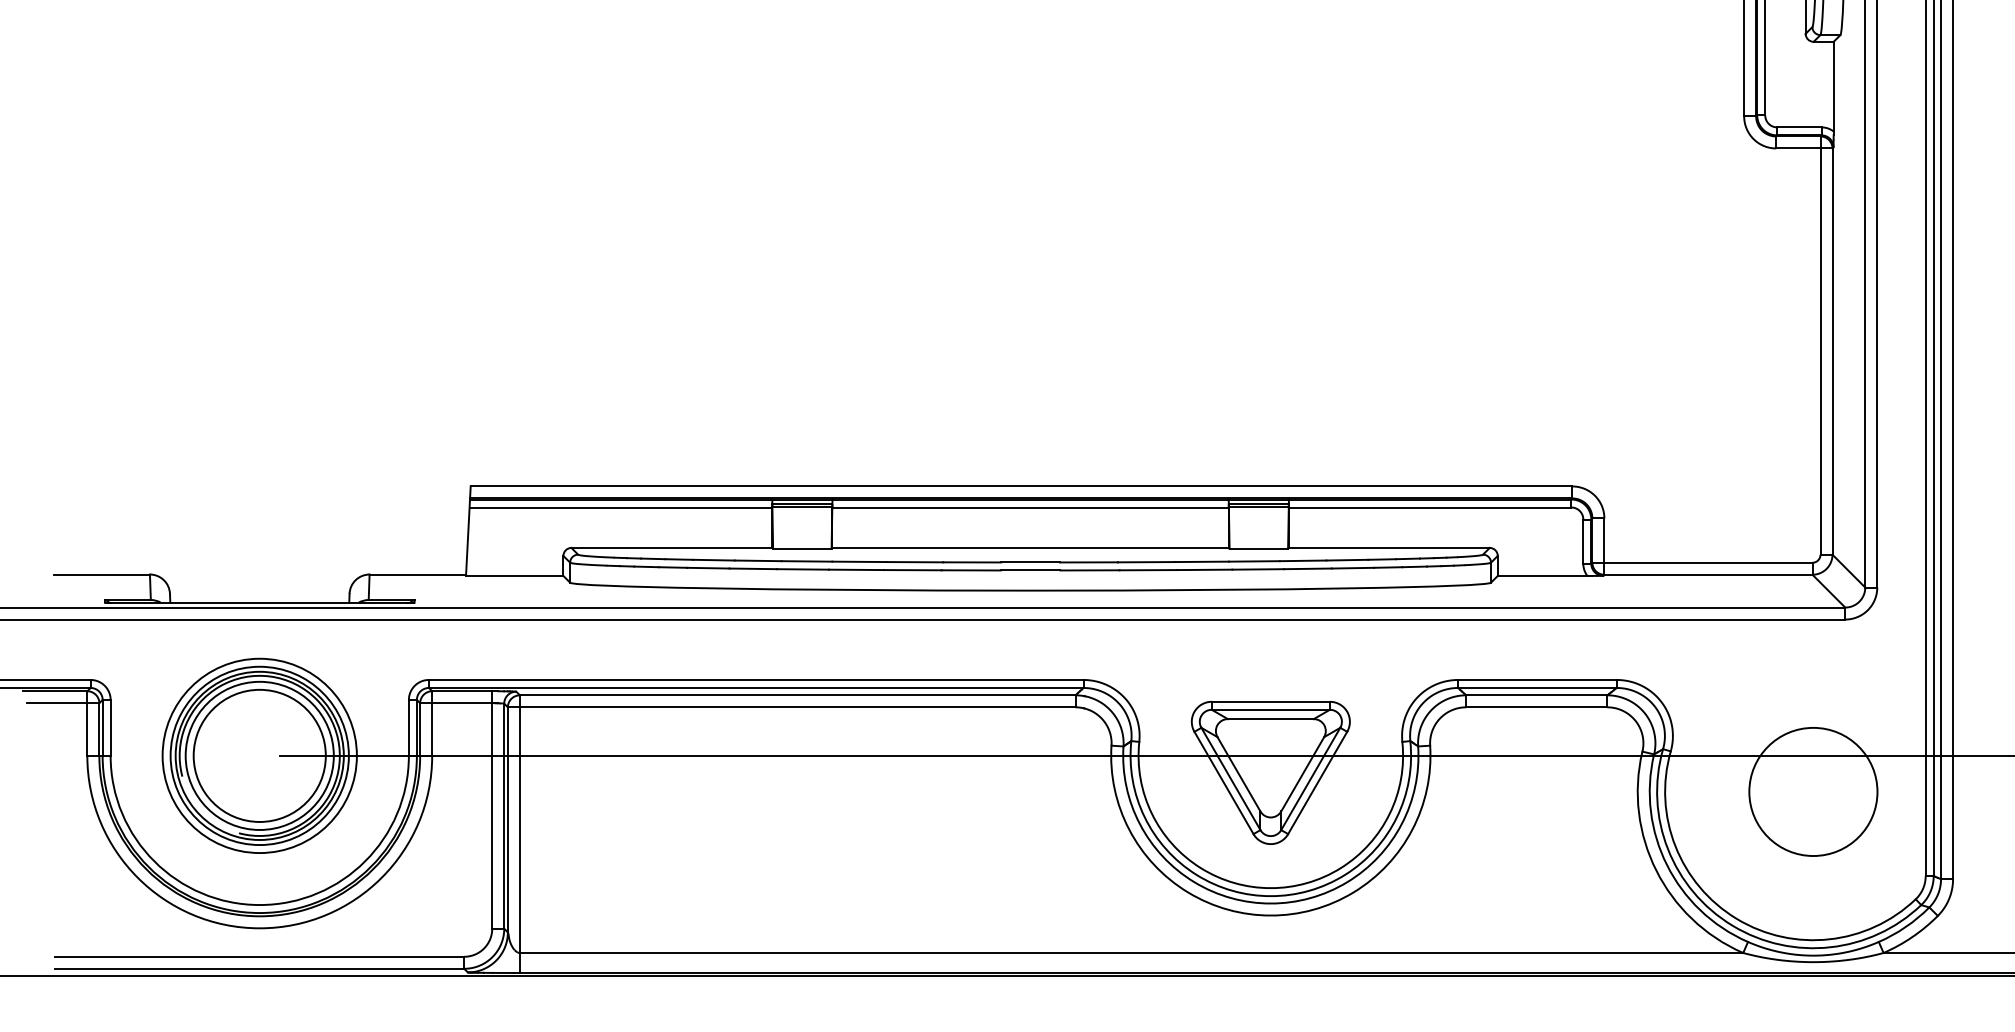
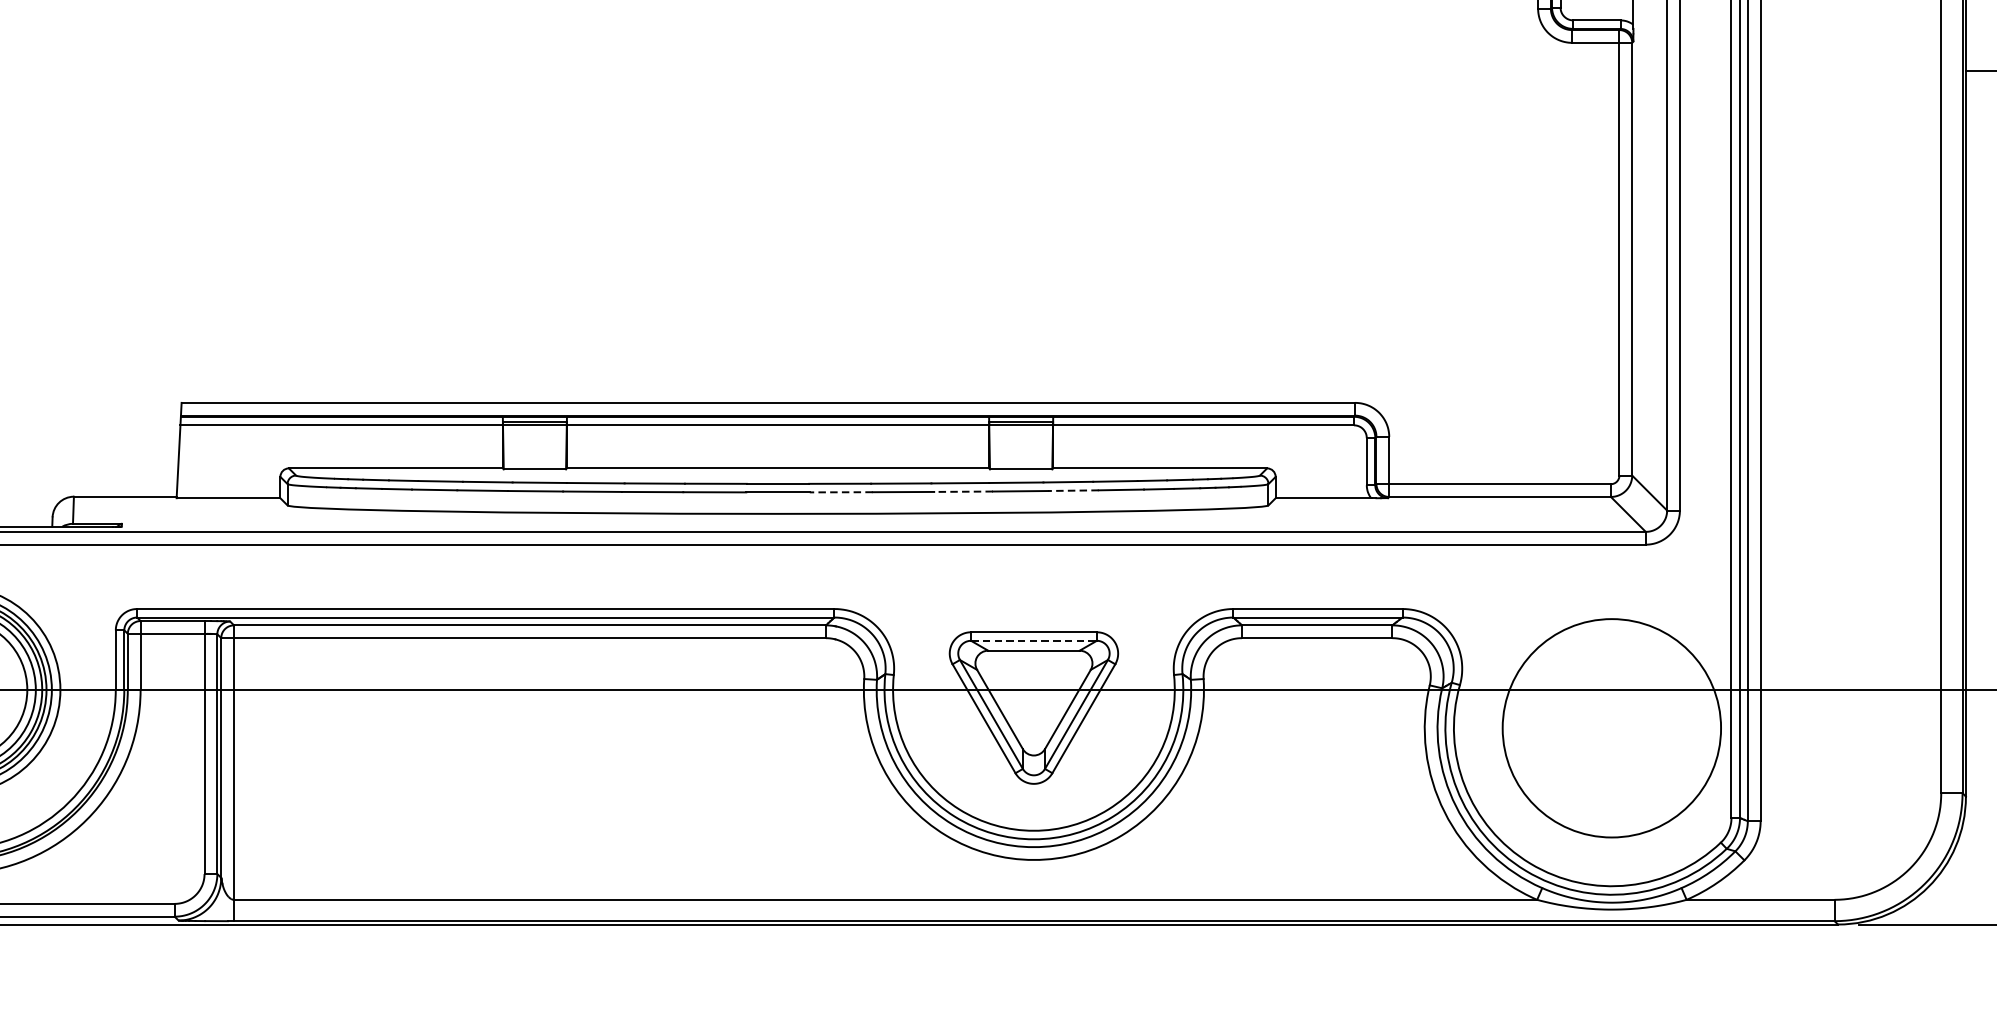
line: (1307, 568) -> (1072, 490), solid -> dashed
line: (1204, 569) -> (963, 491), solid -> dashed
line: (1089, 570) -> (840, 492), solid -> dashed
line: (1271, 709) -> (1034, 640), solid -> dashed
circle: (1813, 791) -> (1611, 727), size x1.6

